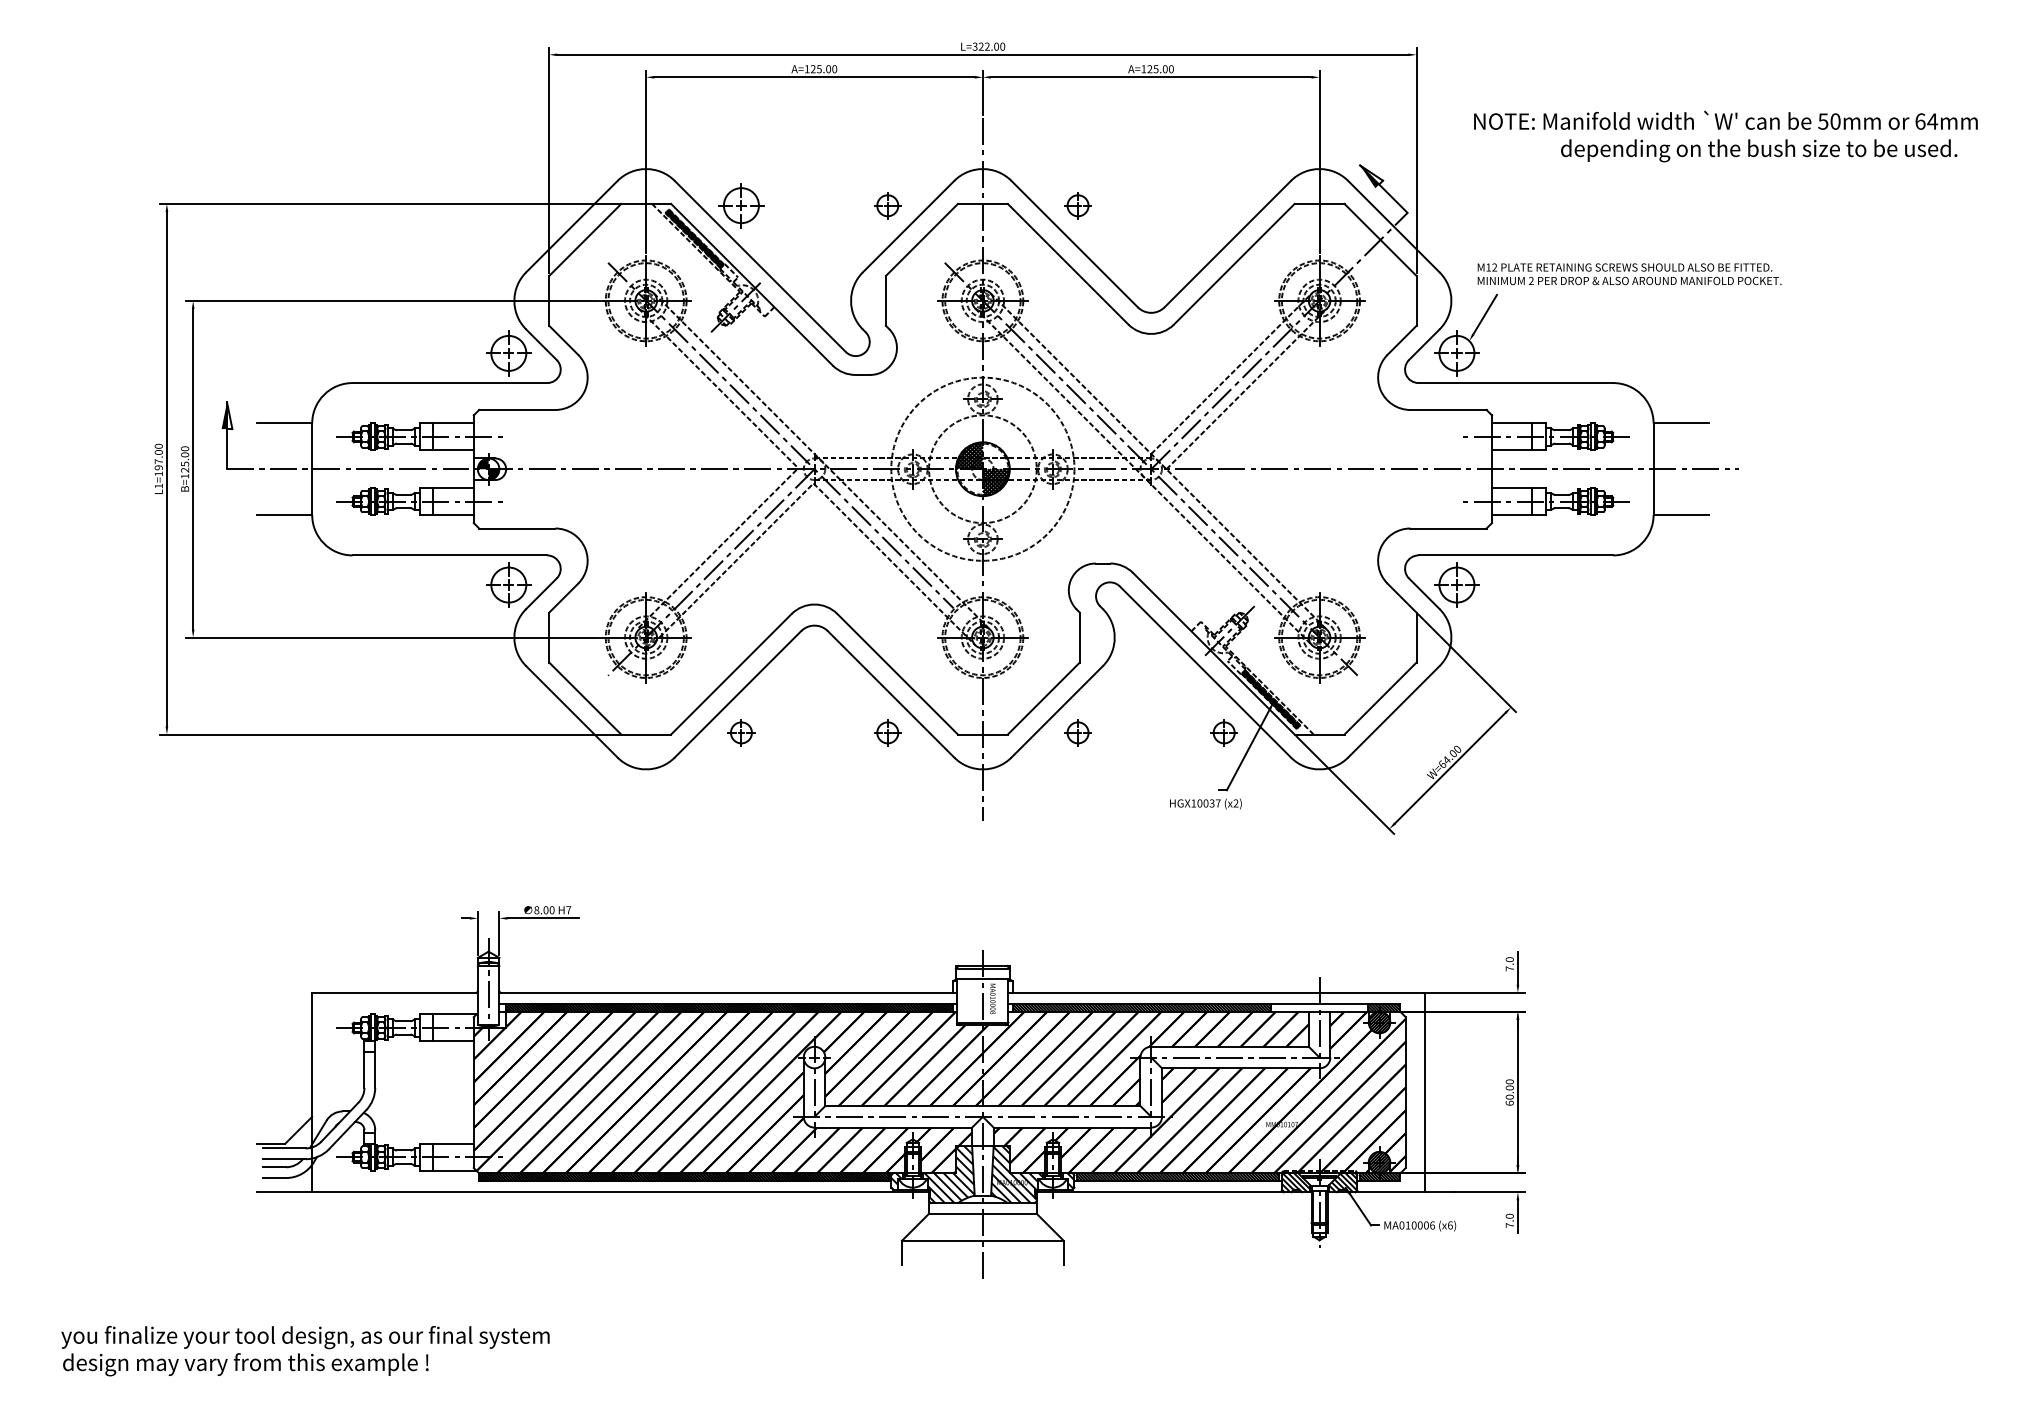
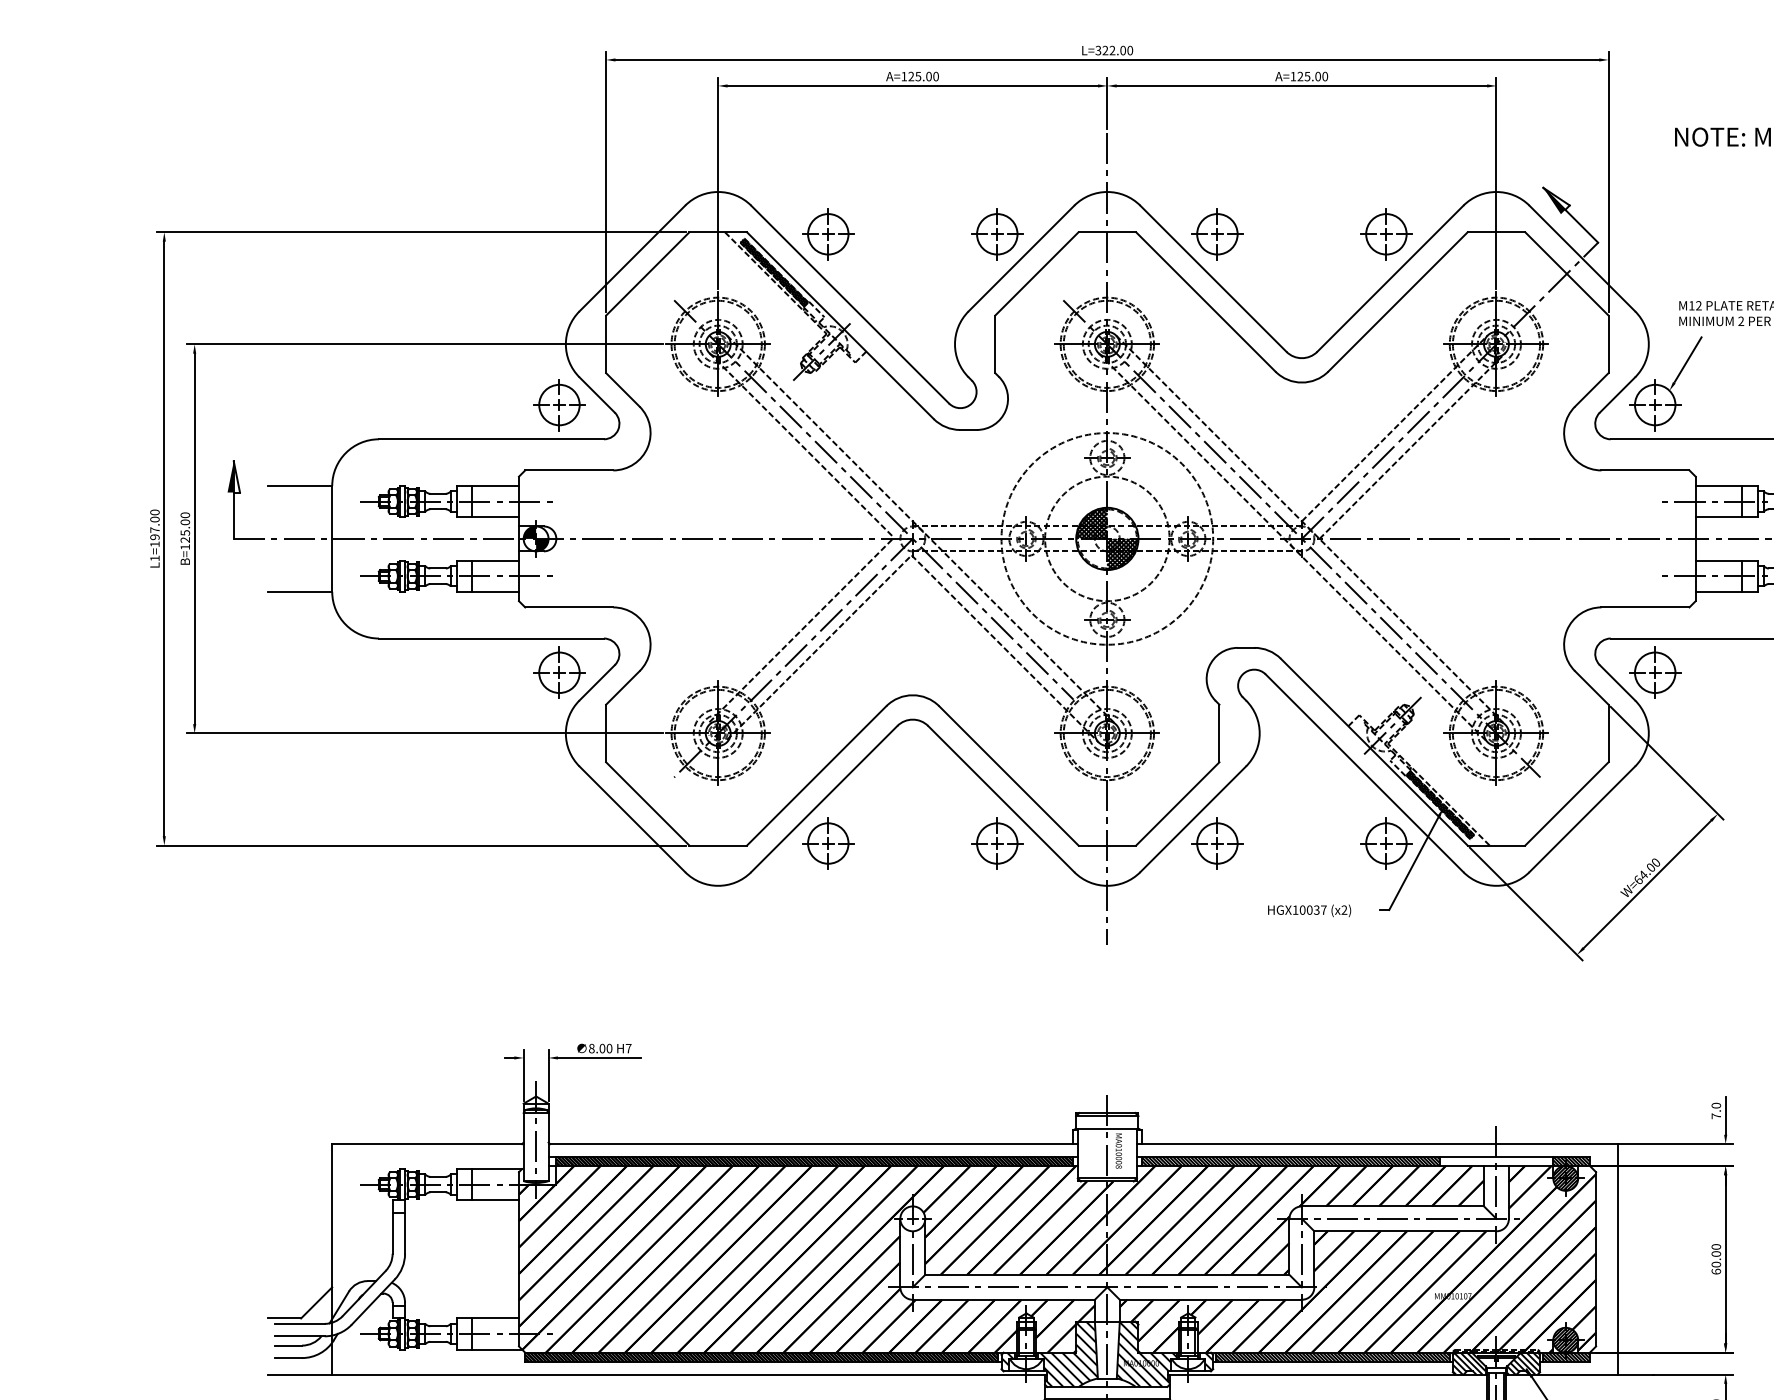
part: (887, 205) -> (997, 234), size x1.67
part: (1077, 205) -> (1216, 234), size x1.67
part: (1223, 205) -> (1385, 234), added
part: (741, 732) -> (828, 843), size x1.67
part: (887, 732) -> (997, 843), size x1.67
part: (1077, 732) -> (1216, 843), size x1.67
part: (1223, 732) -> (1385, 843), size x1.67
text: (1205, 803) -> (1309, 910), moved

